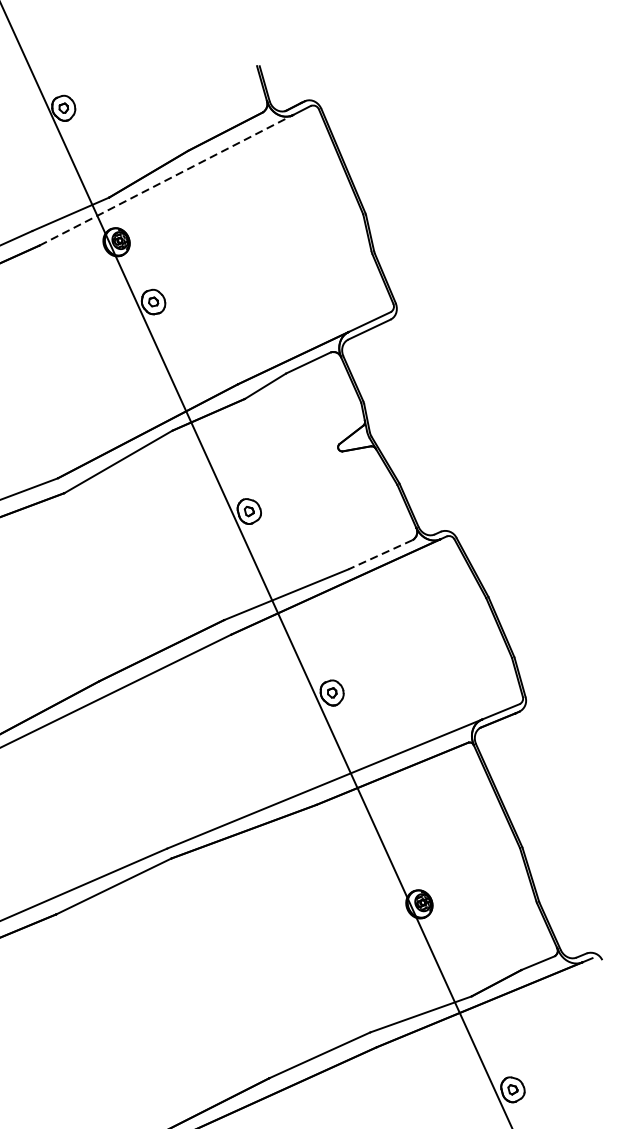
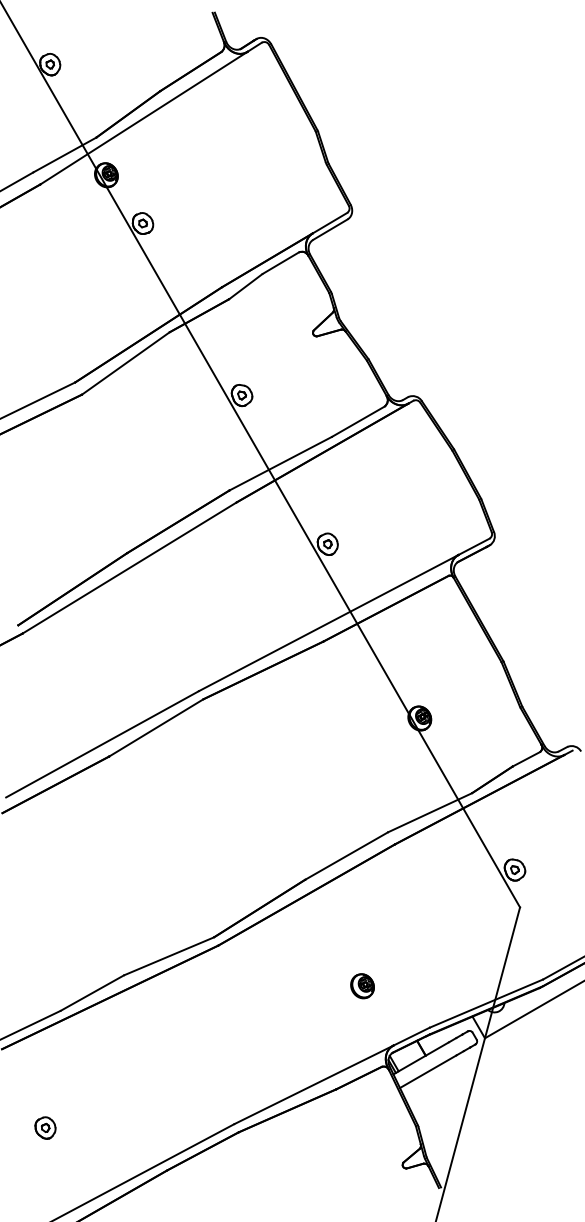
line: (166, 180) -> (144, 118), dashed -> solid
line: (379, 555) -> (357, 422), dashed -> solid

